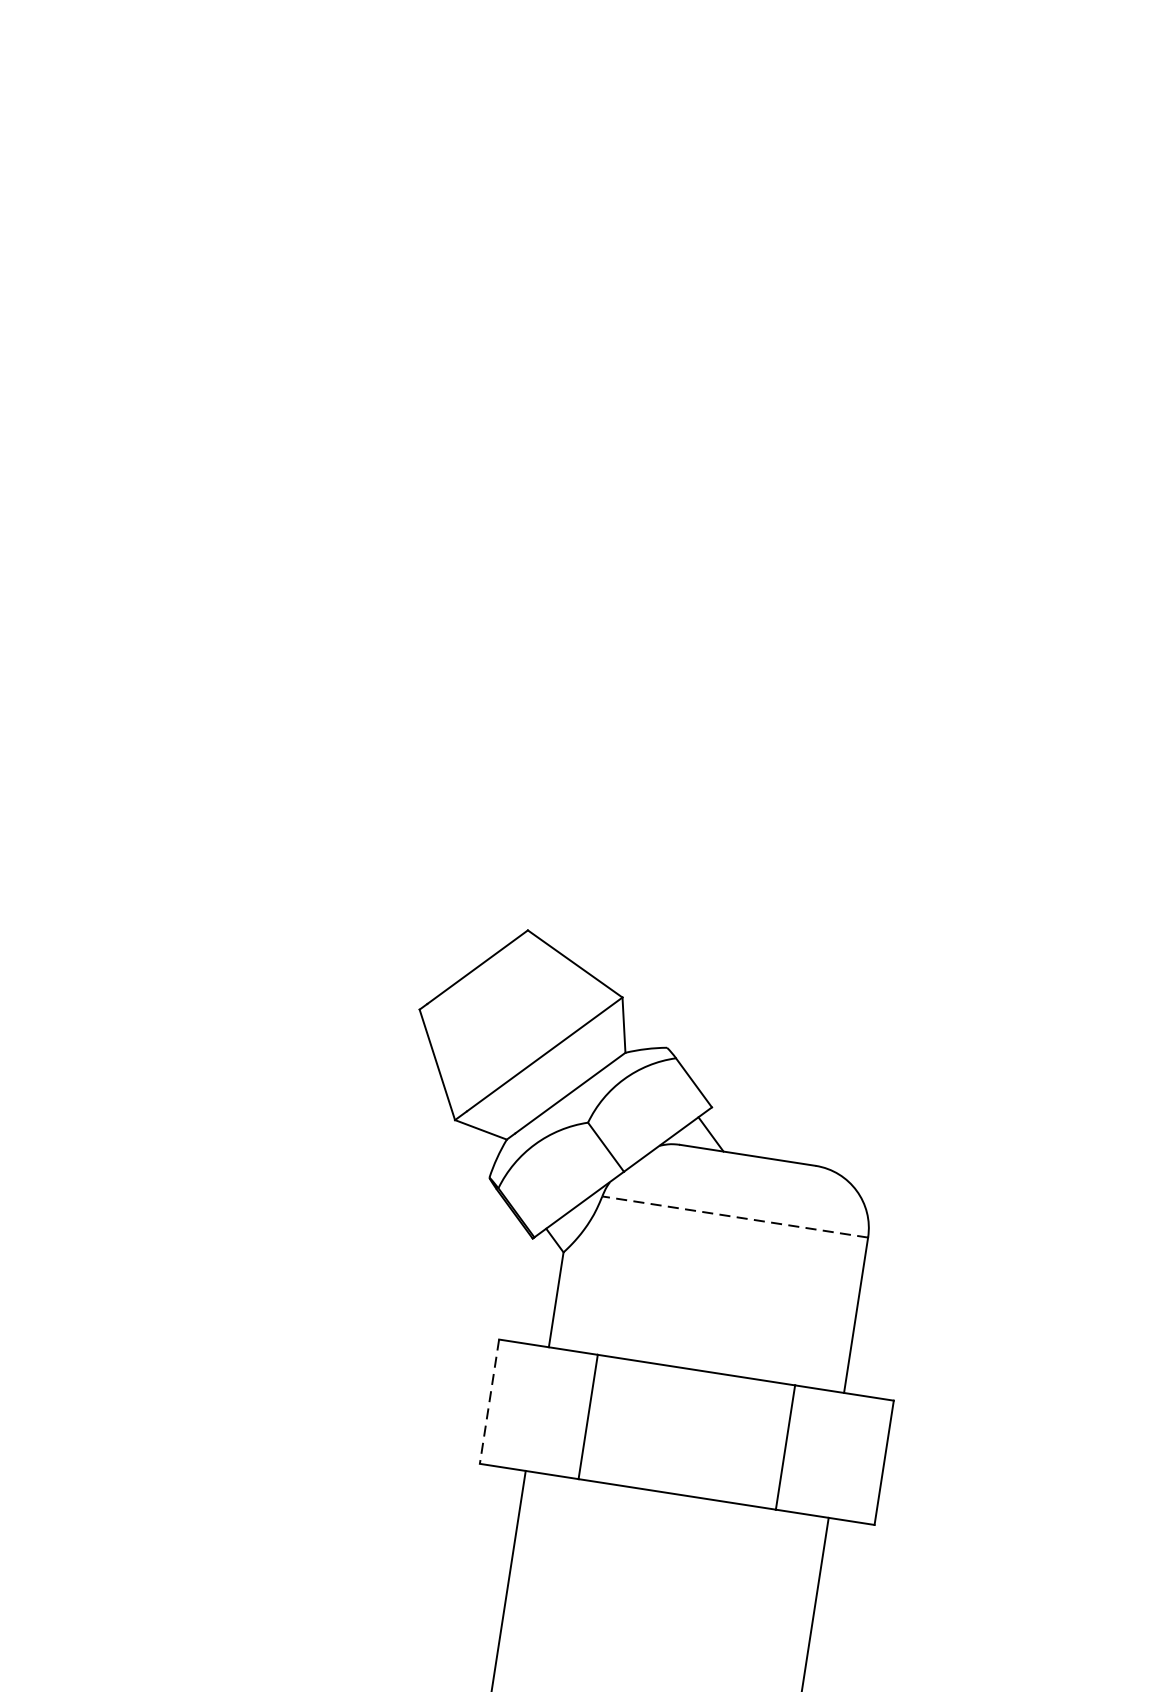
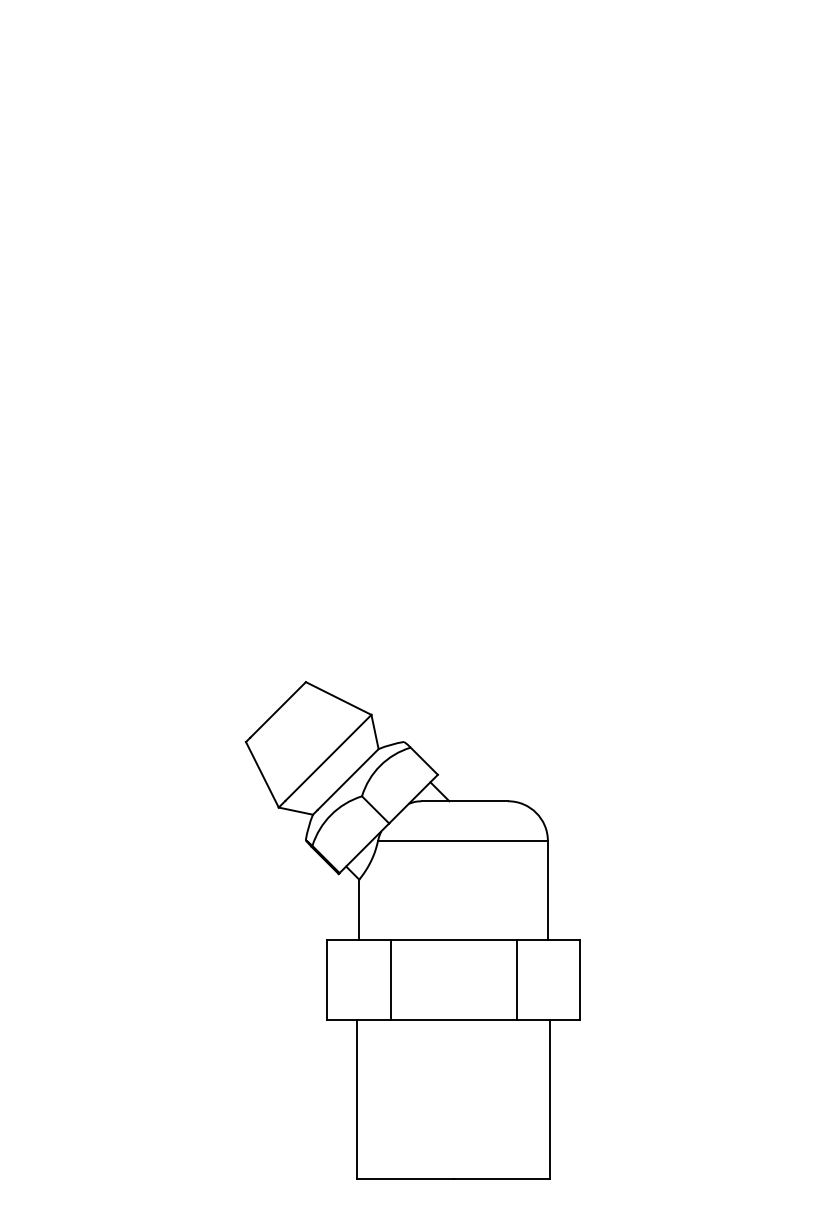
line: (734, 1216) -> (462, 840), dashed -> solid
line: (489, 1400) -> (327, 979), dashed -> solid

